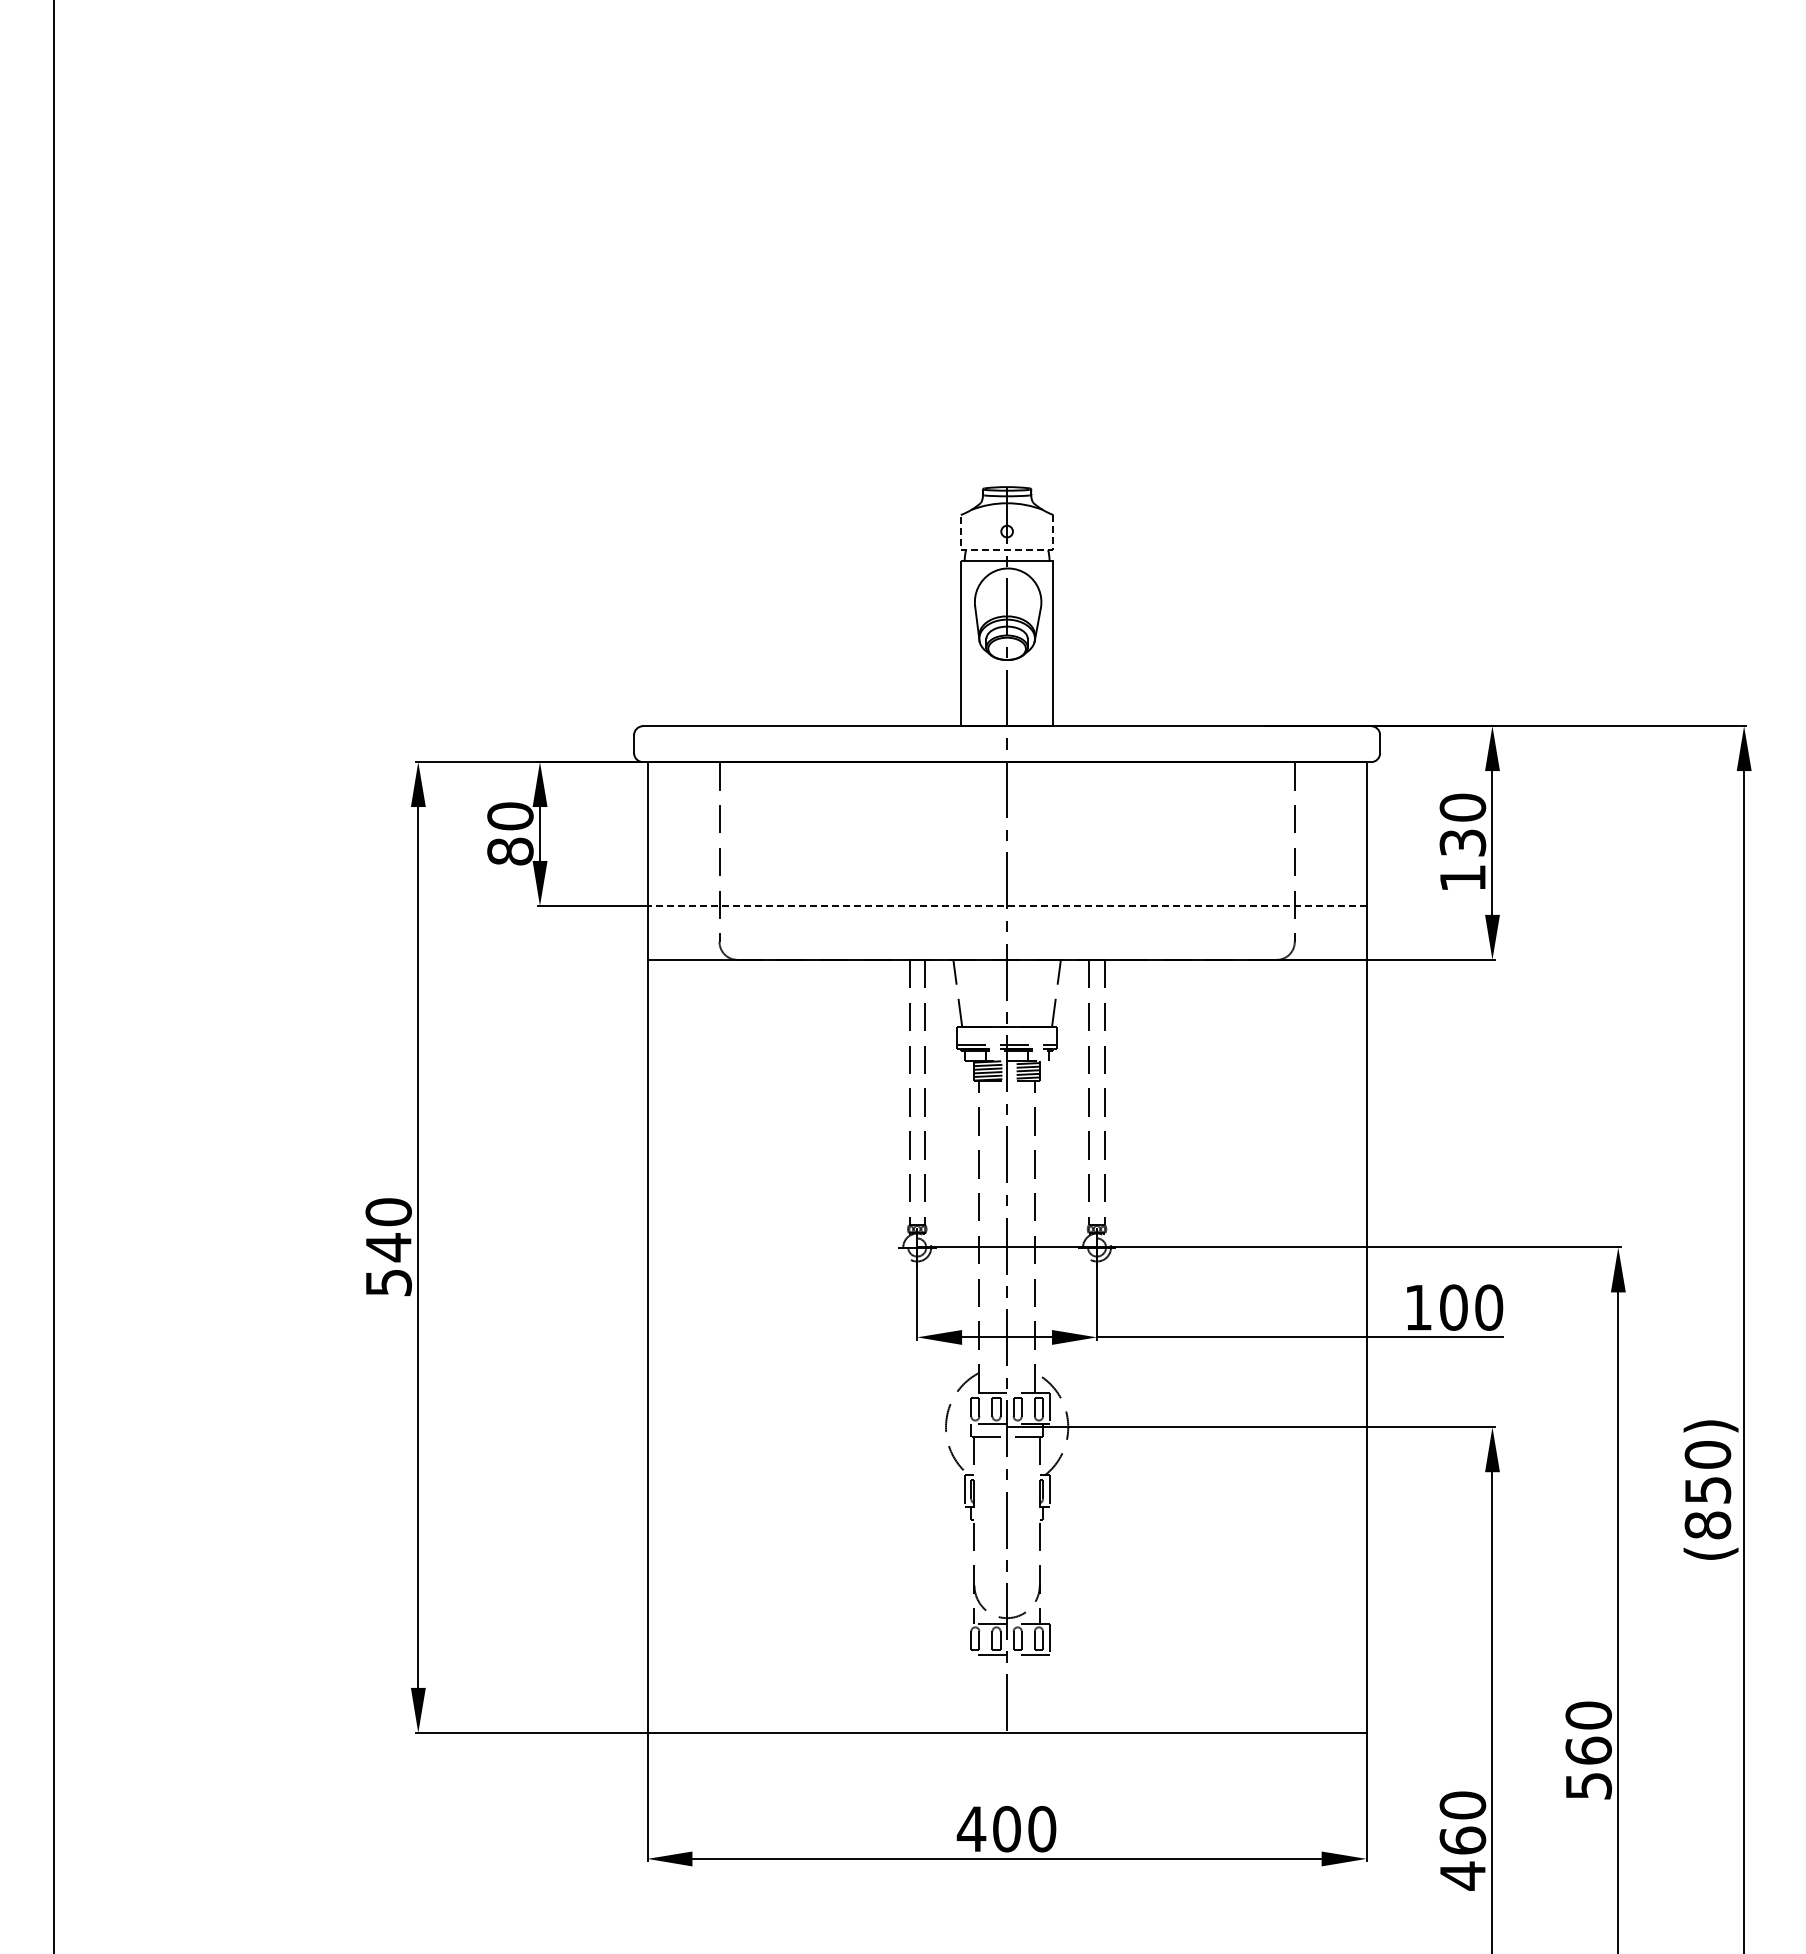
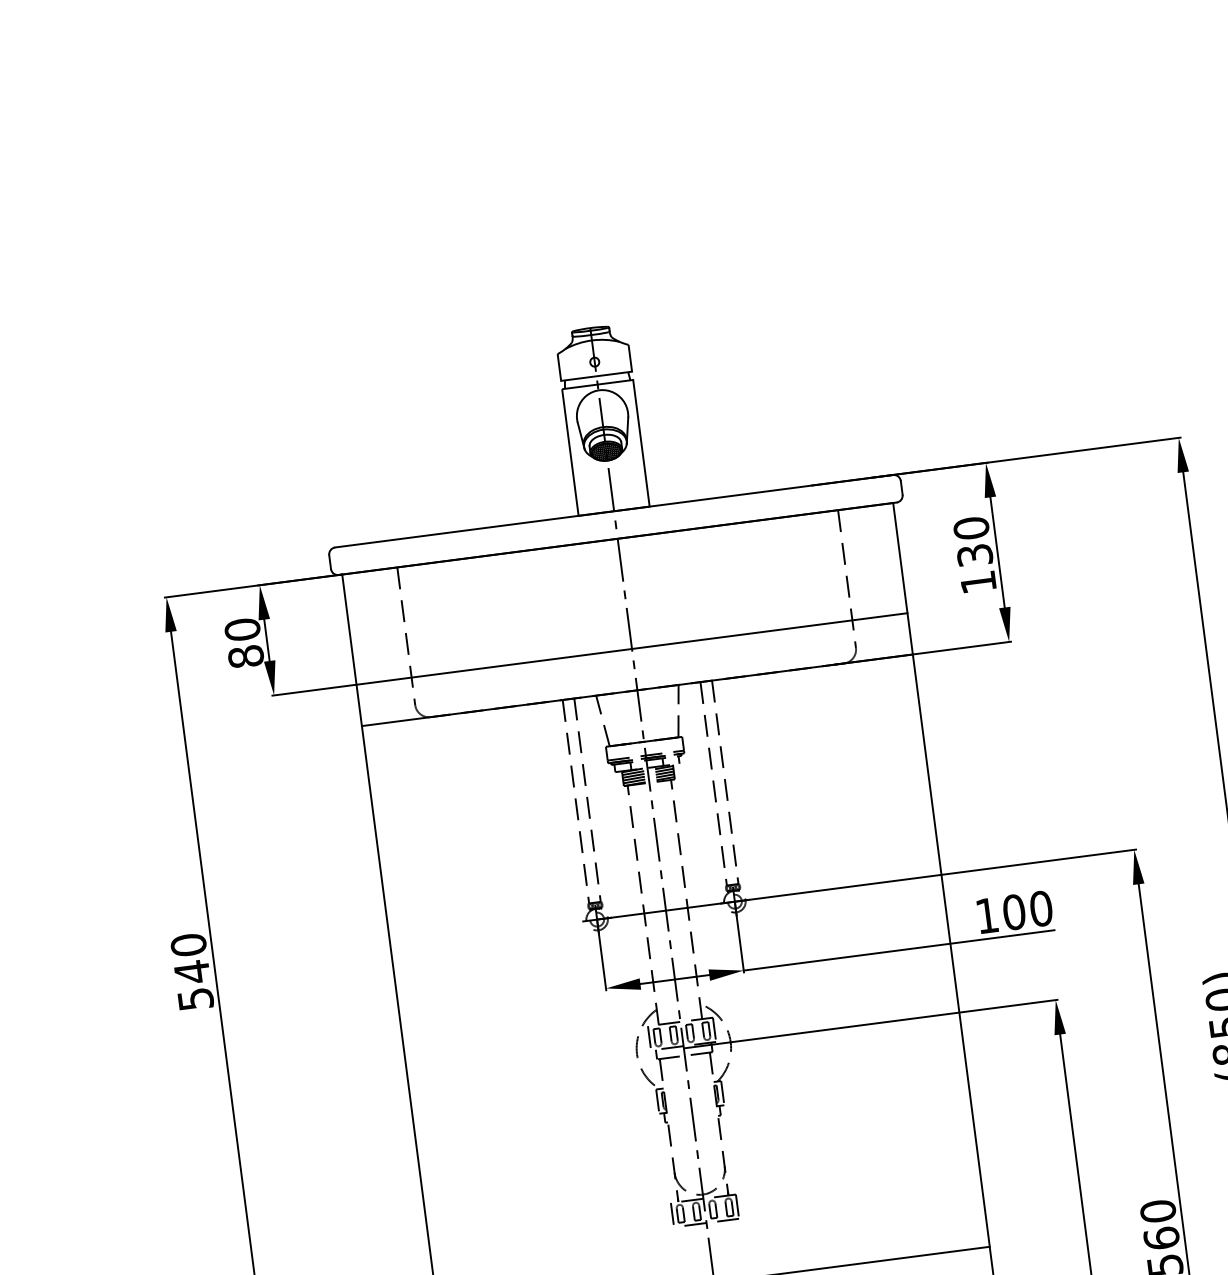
line: (1006, 550) -> (596, 376), dashed -> solid
hatch: (1006, 648) -> (605, 451), added
line: (1007, 905) -> (632, 648), dashed -> solid
line: (964, 1408) -> (649, 1038), added
line: (964, 1639) -> (672, 1215), added

